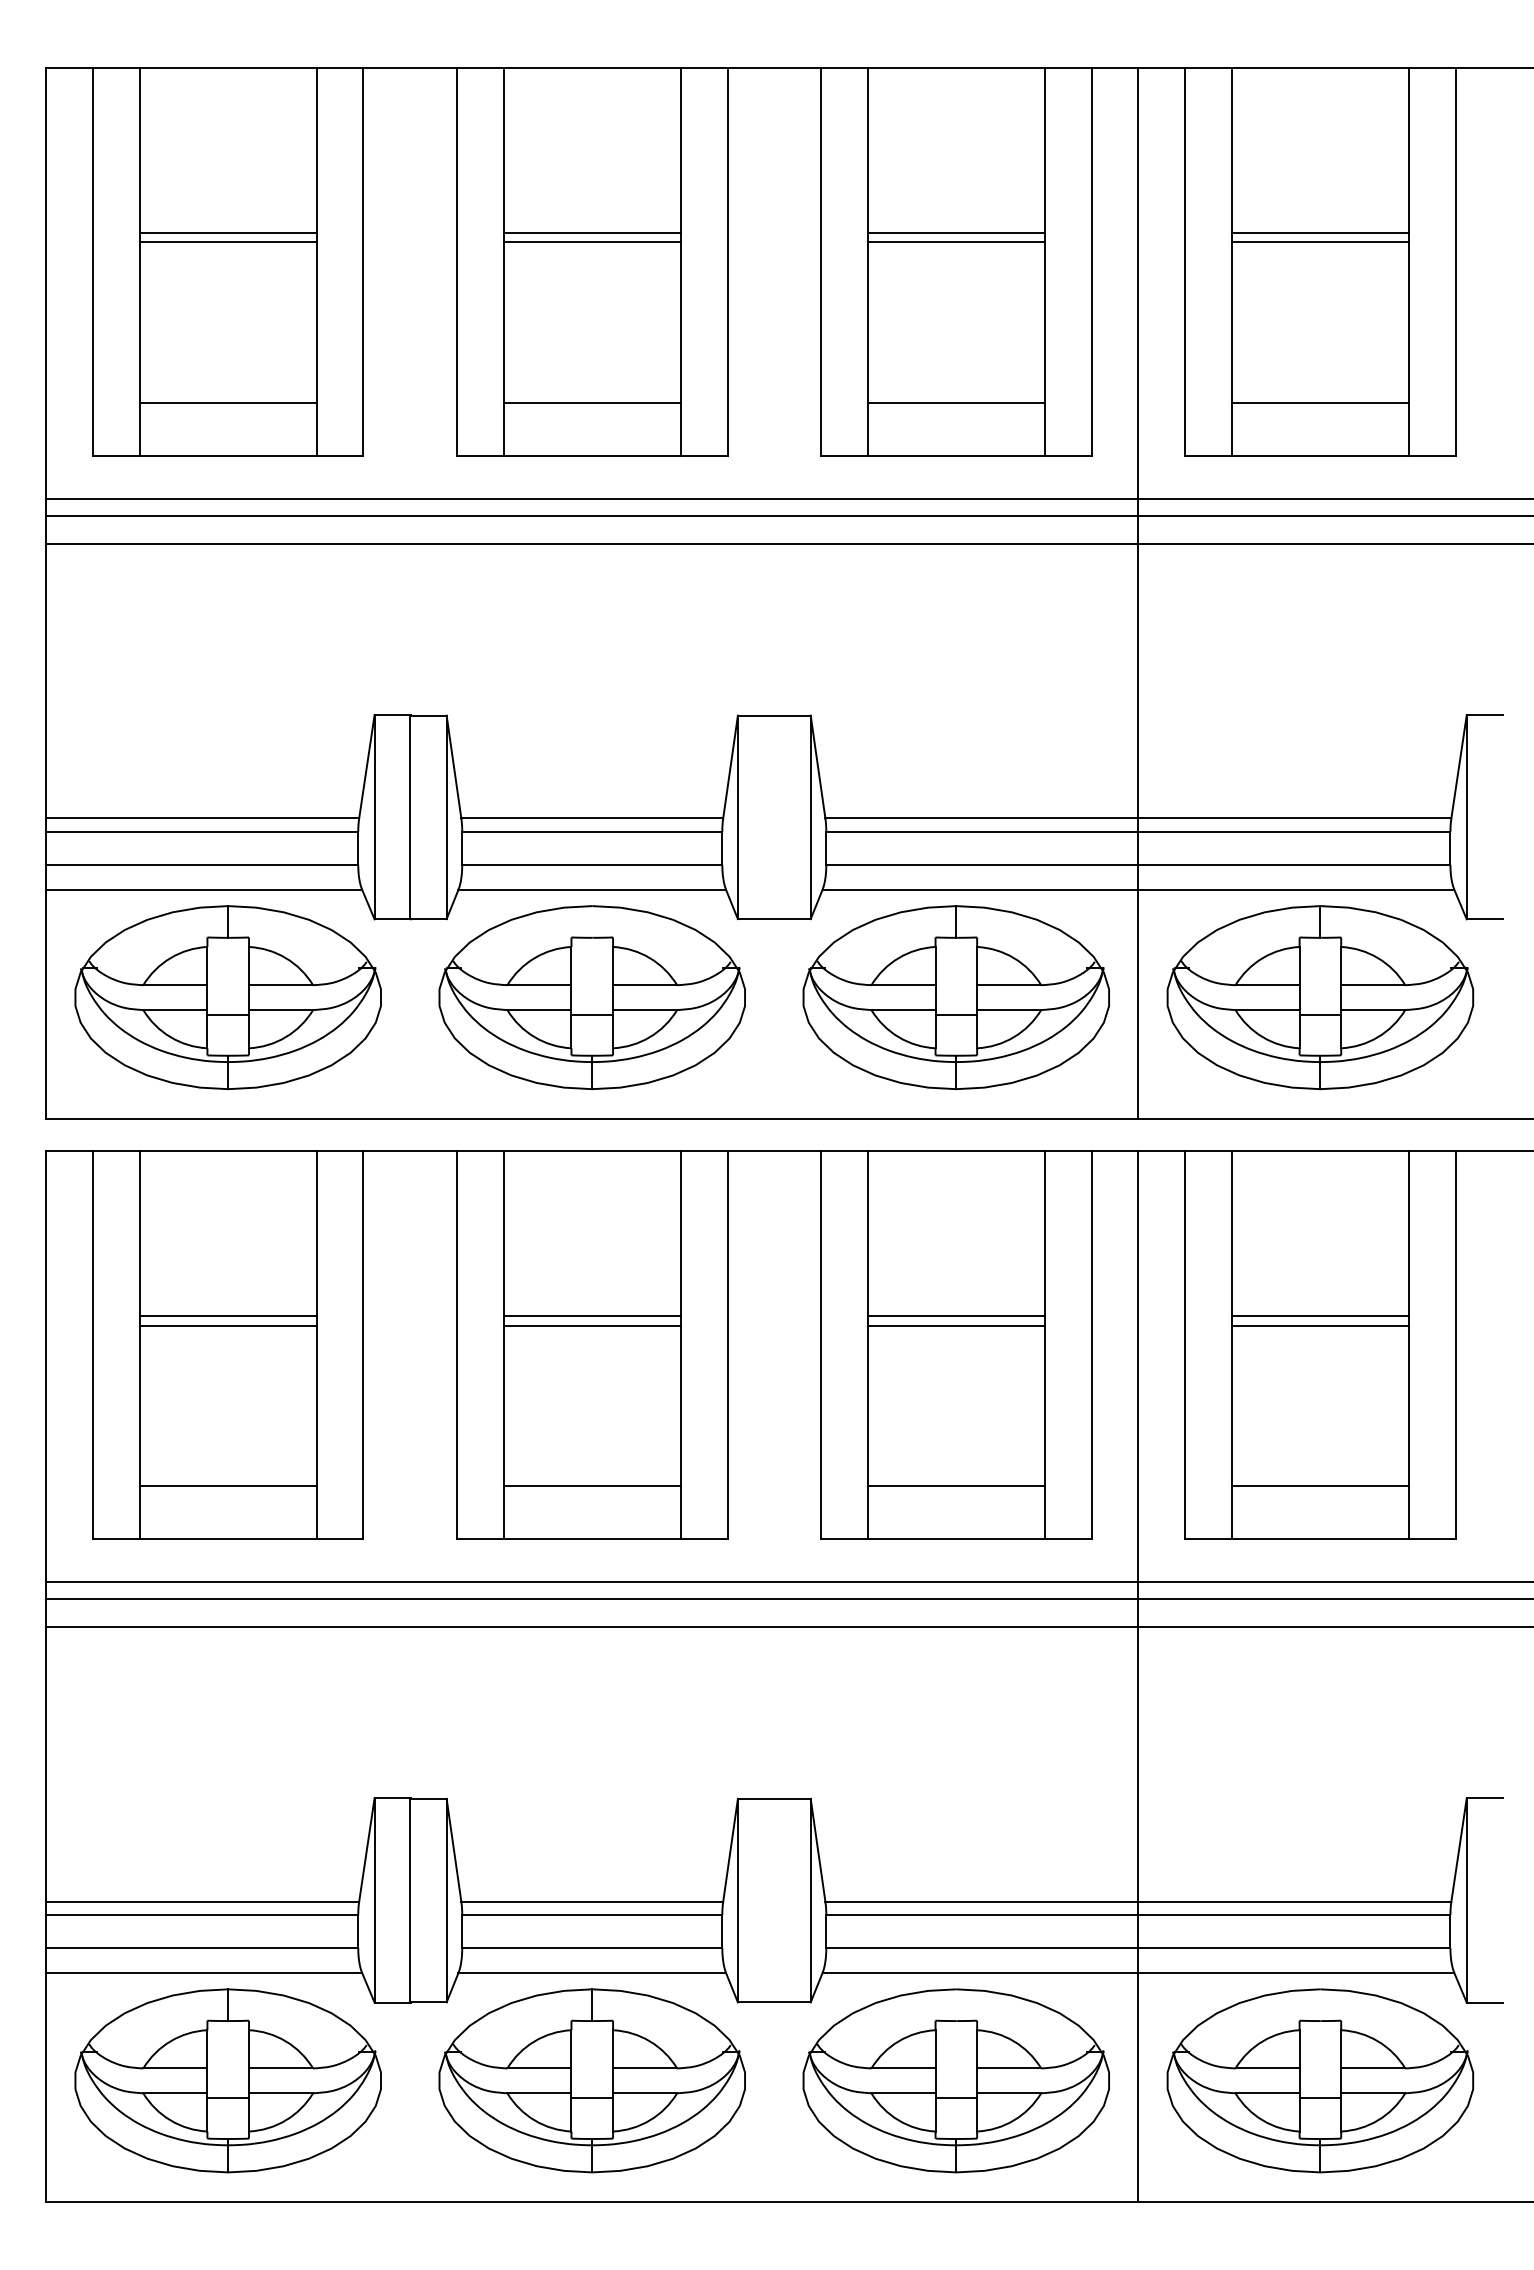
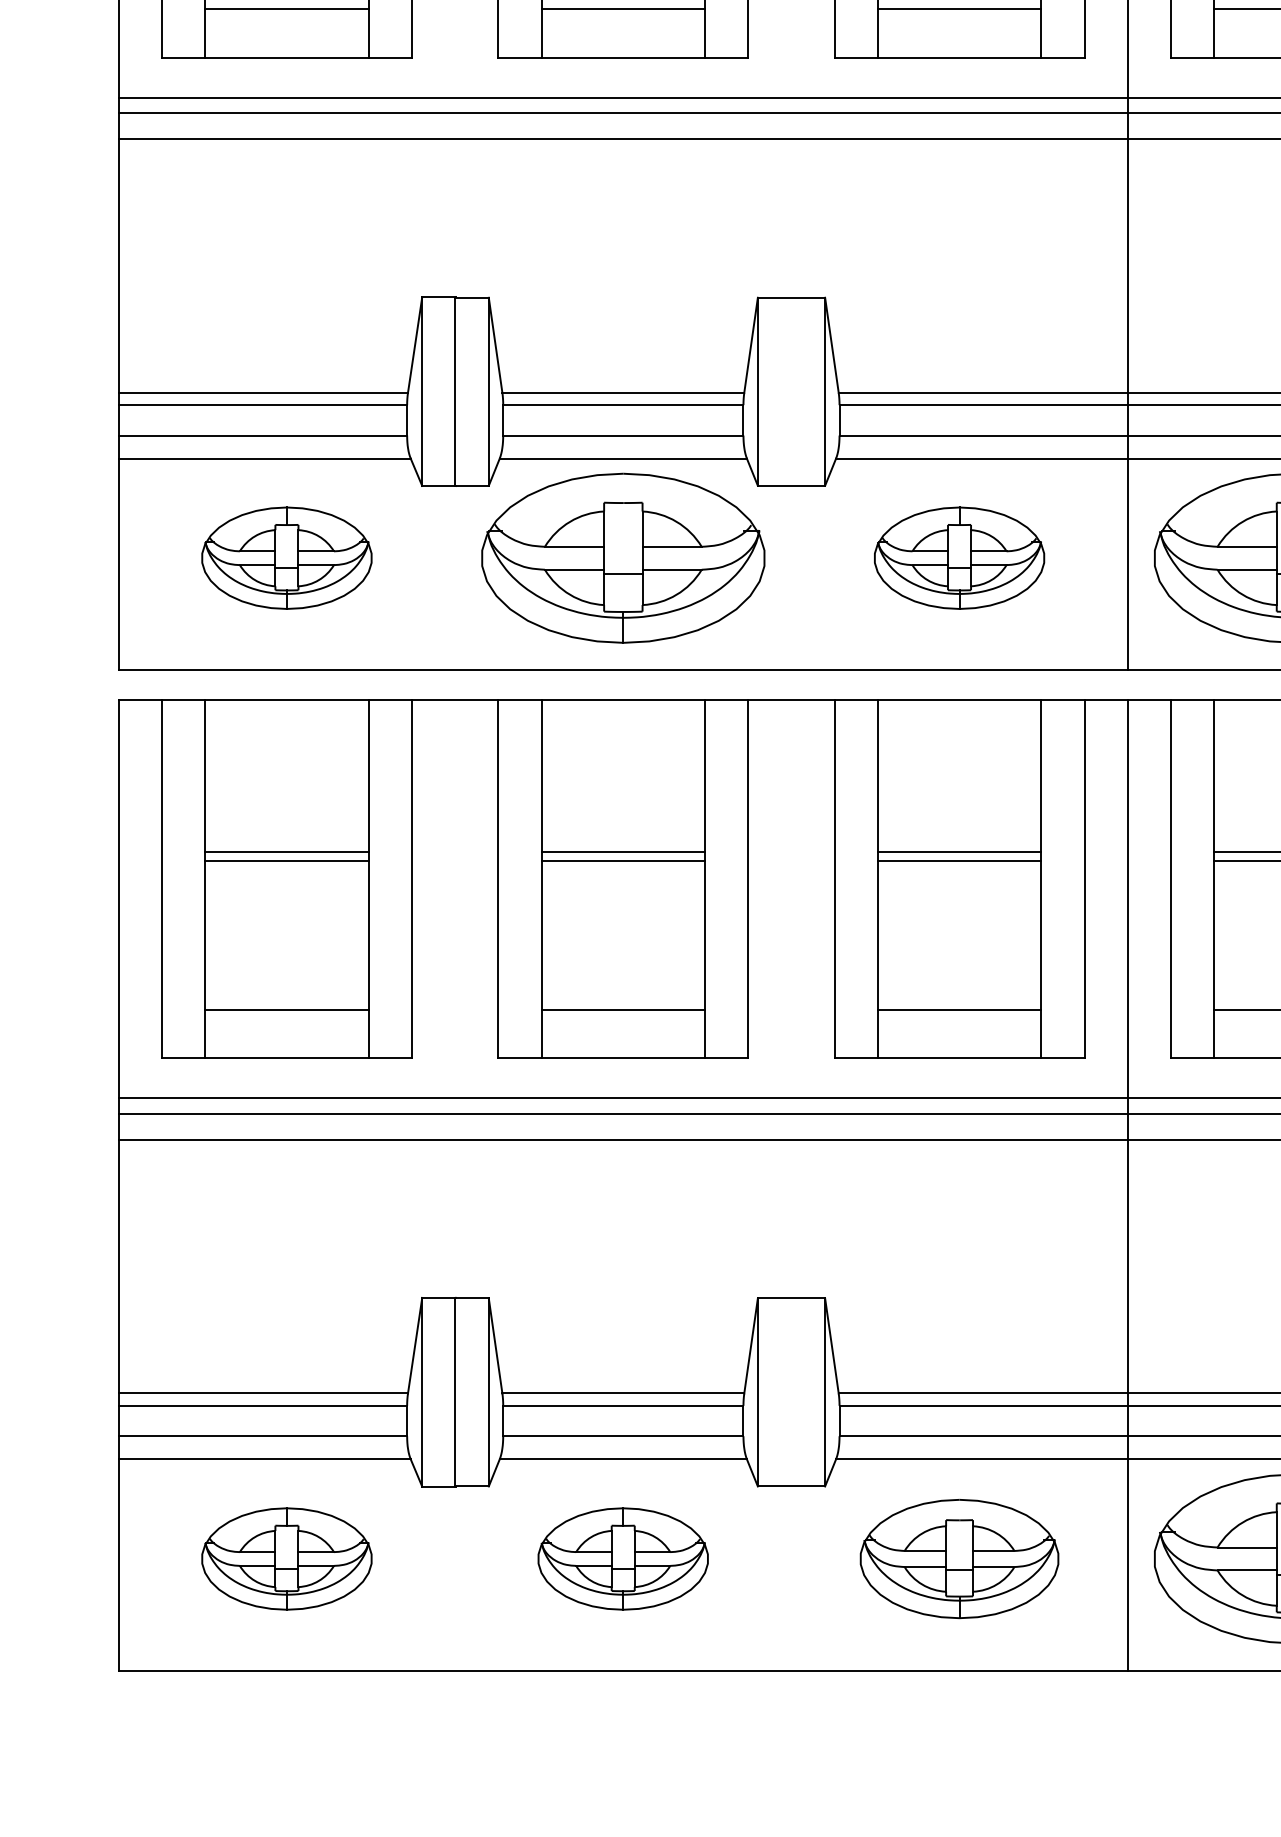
part: (227, 997) -> (286, 558), size x0.6
part: (955, 997) -> (958, 558), size x0.6
part: (227, 2080) -> (286, 1558), size x0.6
part: (591, 2080) -> (622, 1558), size x0.6
part: (955, 2080) -> (958, 1558), size x0.7

